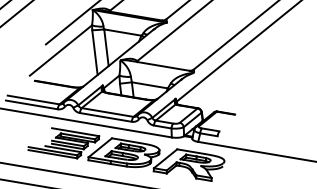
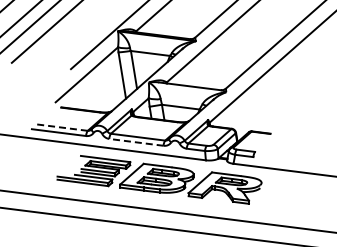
line: (33, 100) -> (60, 127), solid -> dashed
line: (105, 117) -> (136, 142), solid -> dashed

